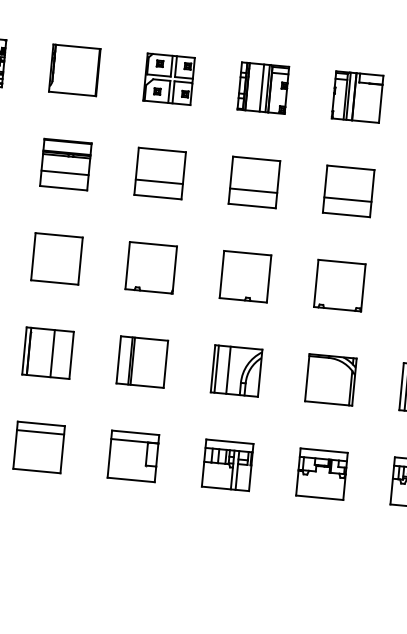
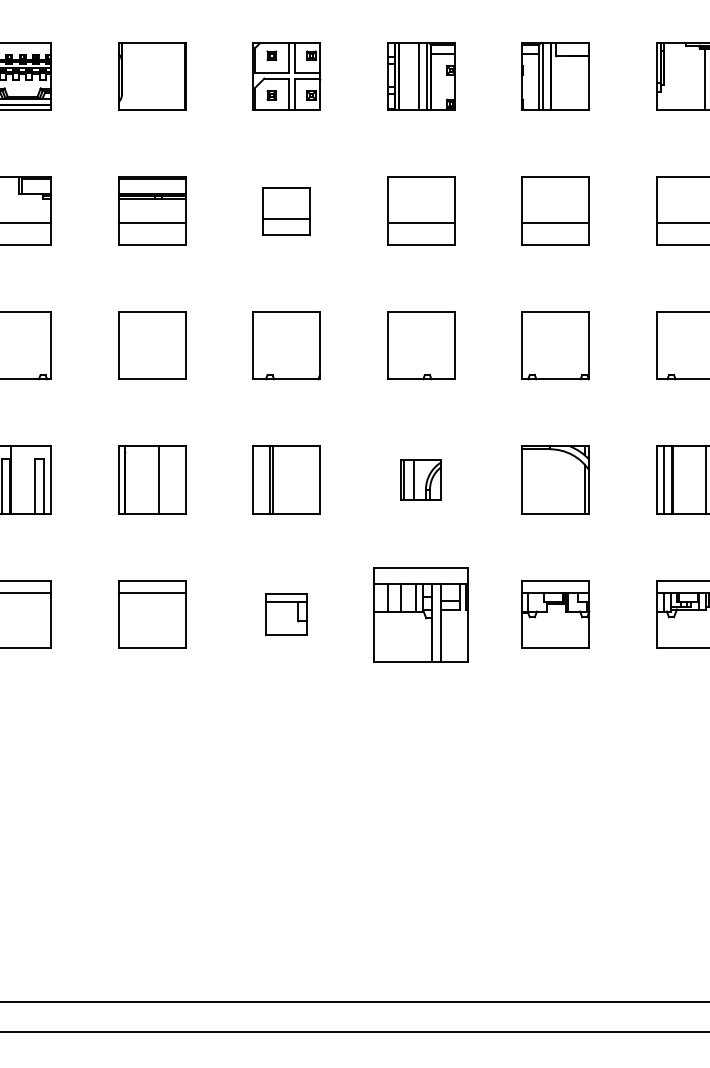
part: (160, 173) -> (286, 210), size x0.7
part: (236, 370) -> (421, 479), size x0.6
part: (133, 456) -> (286, 614), size x0.6
part: (227, 465) -> (421, 614), size x1.4

